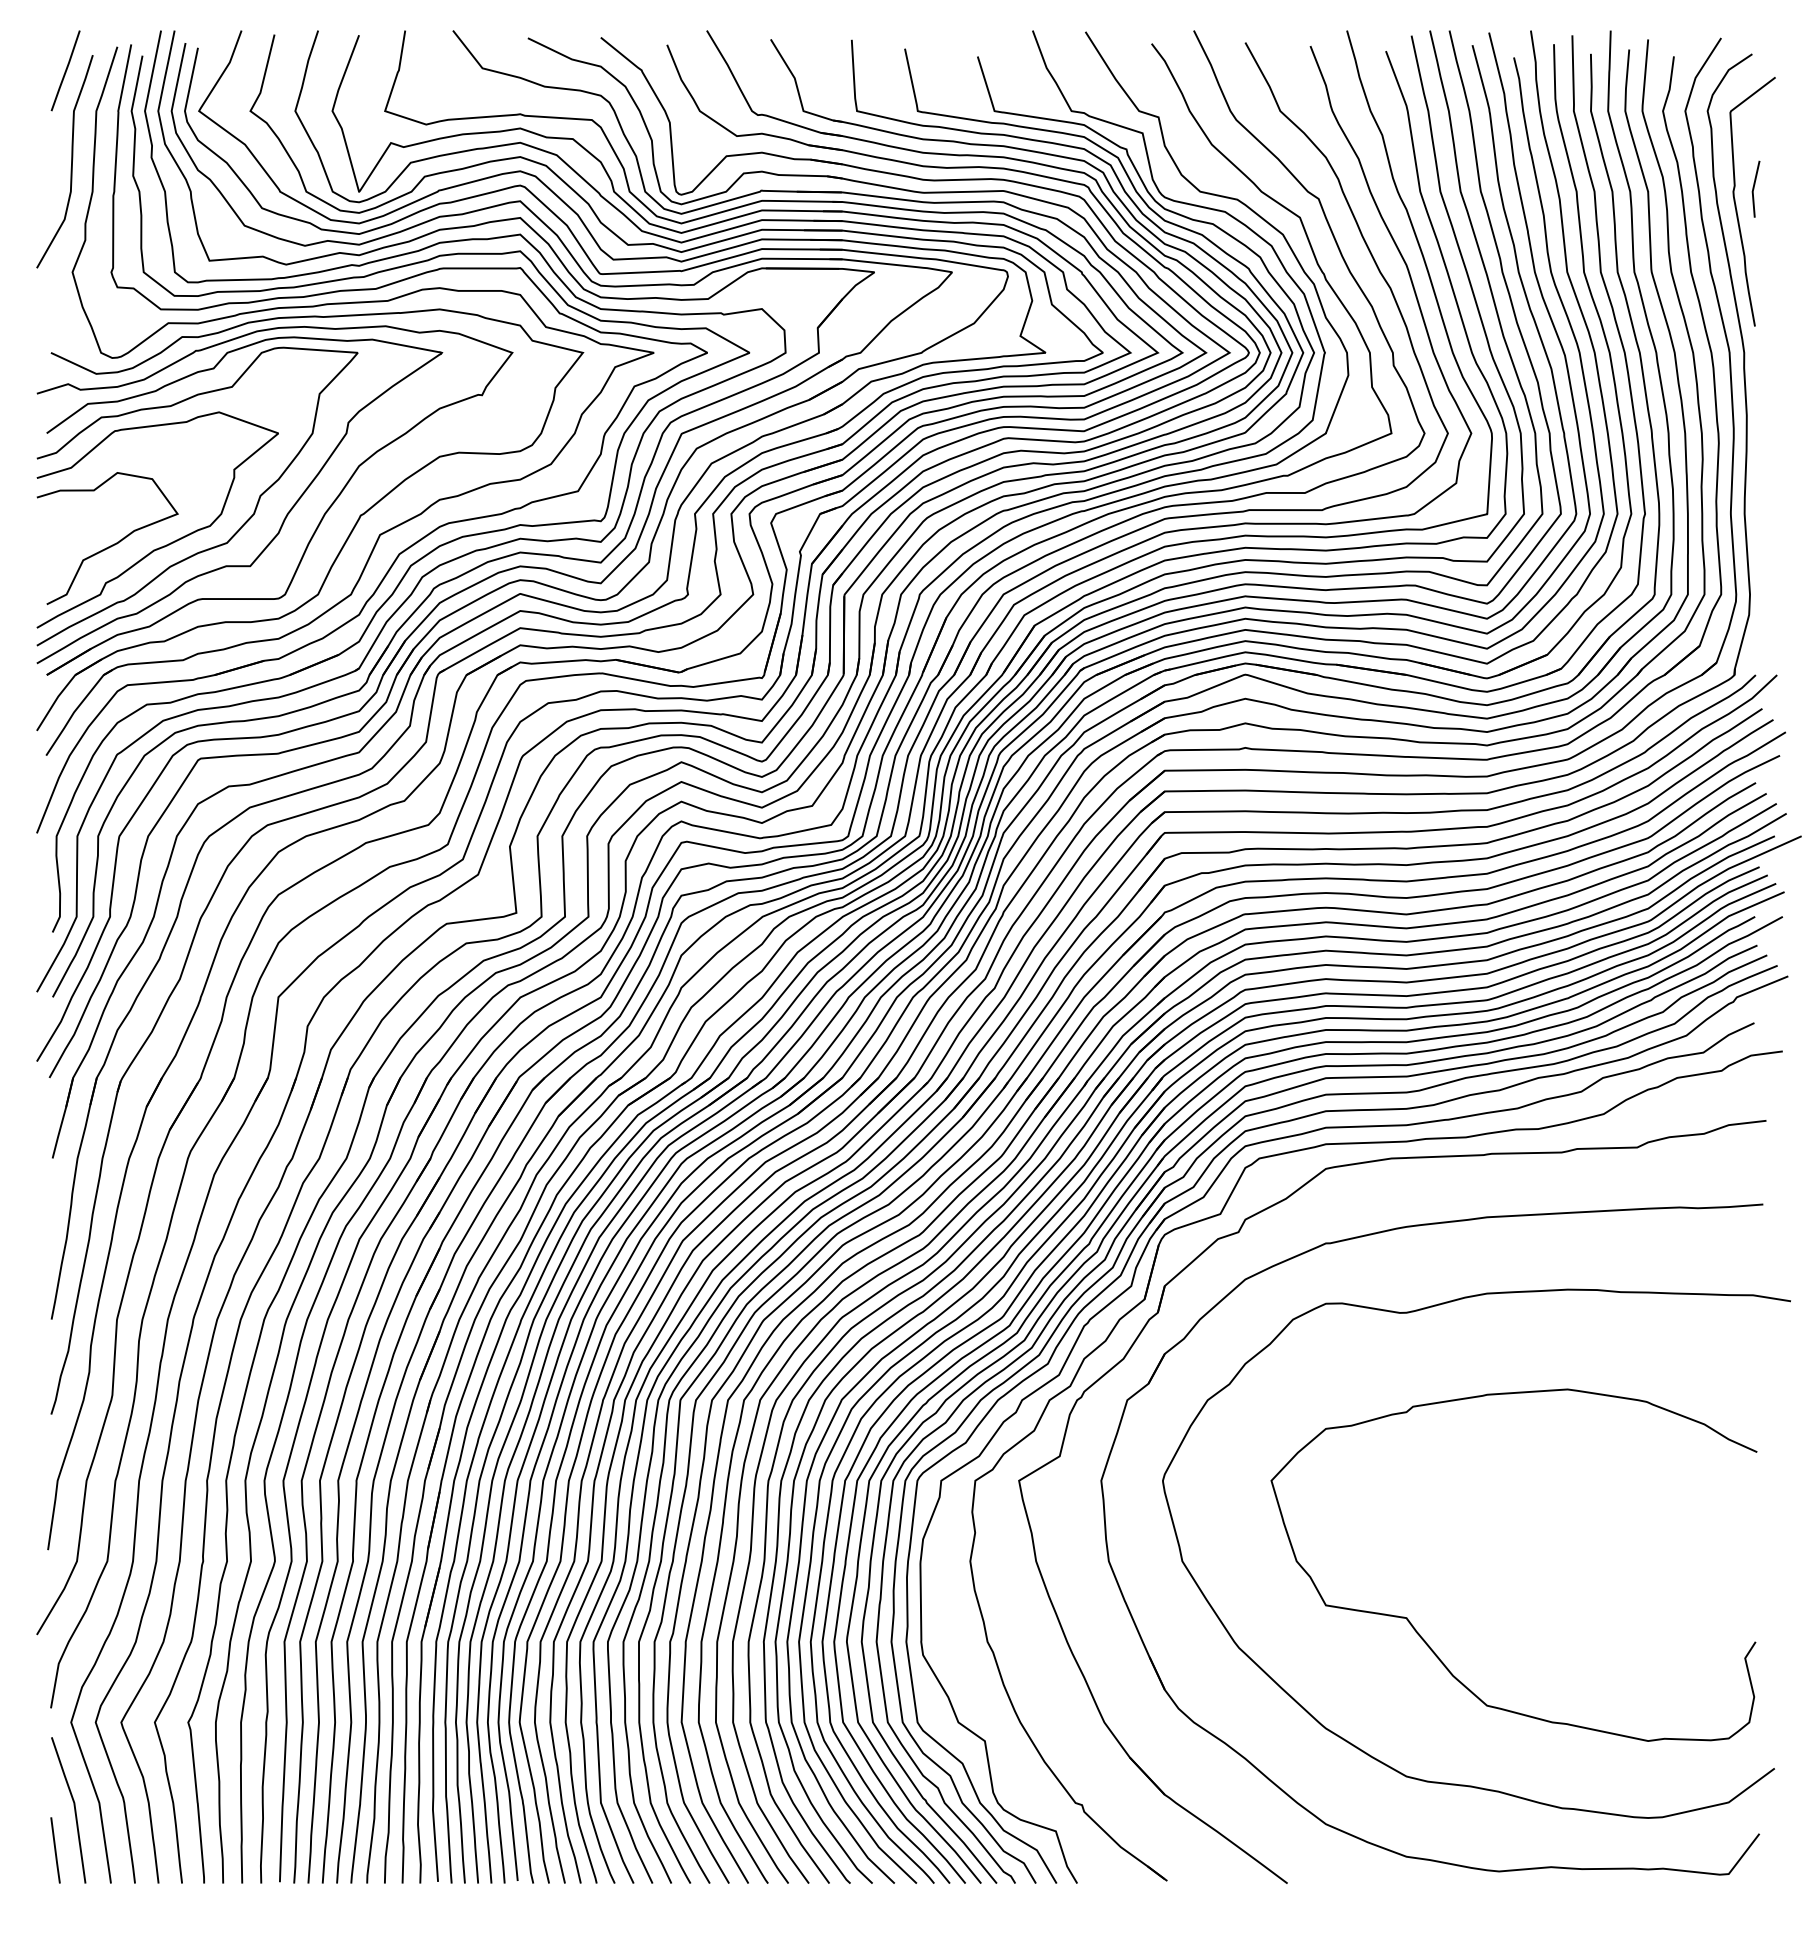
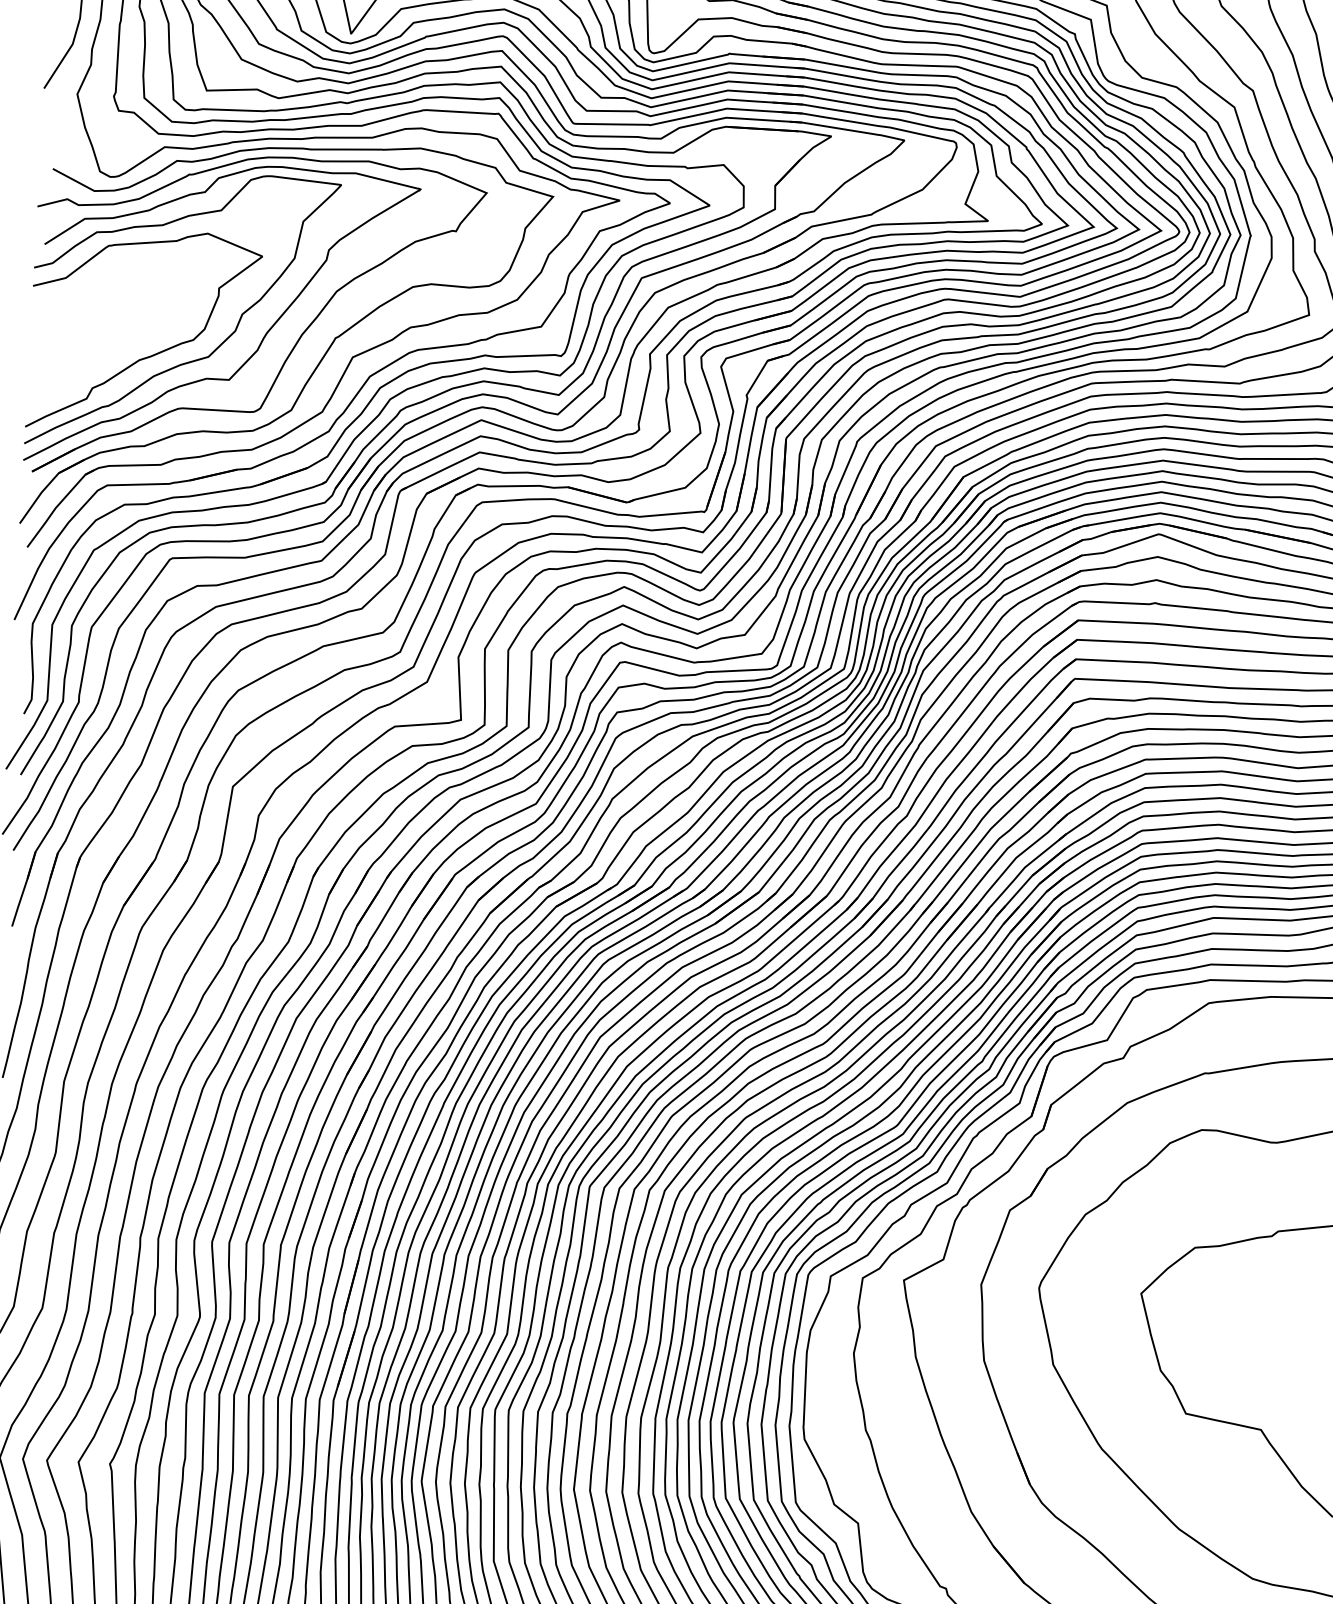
curve: (110, 545) -> (98, 353), removed

